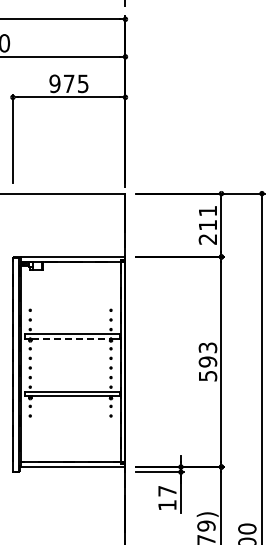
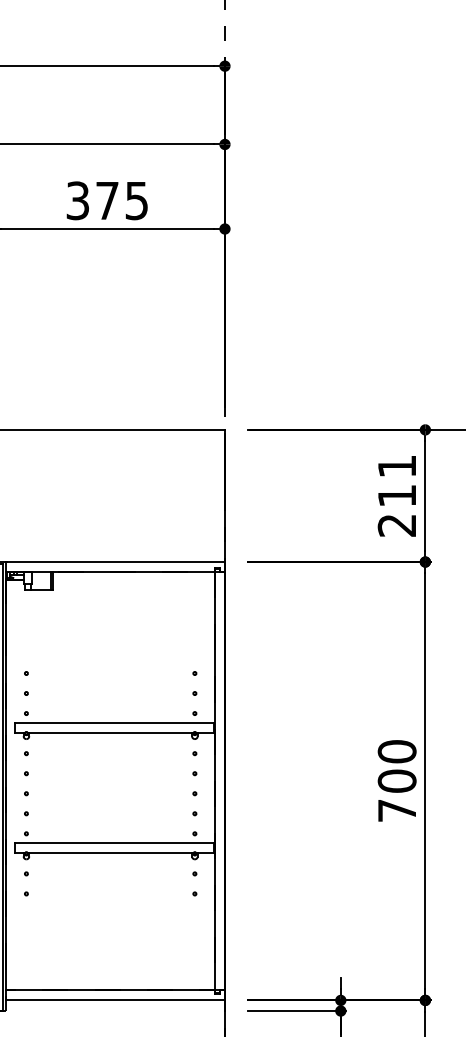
text: (54, 83) -> (76, 200), 975 -> 375
line: (71, 338) -> (112, 732), dashed -> solid
text: (207, 361) -> (396, 780), 593 -> 700

